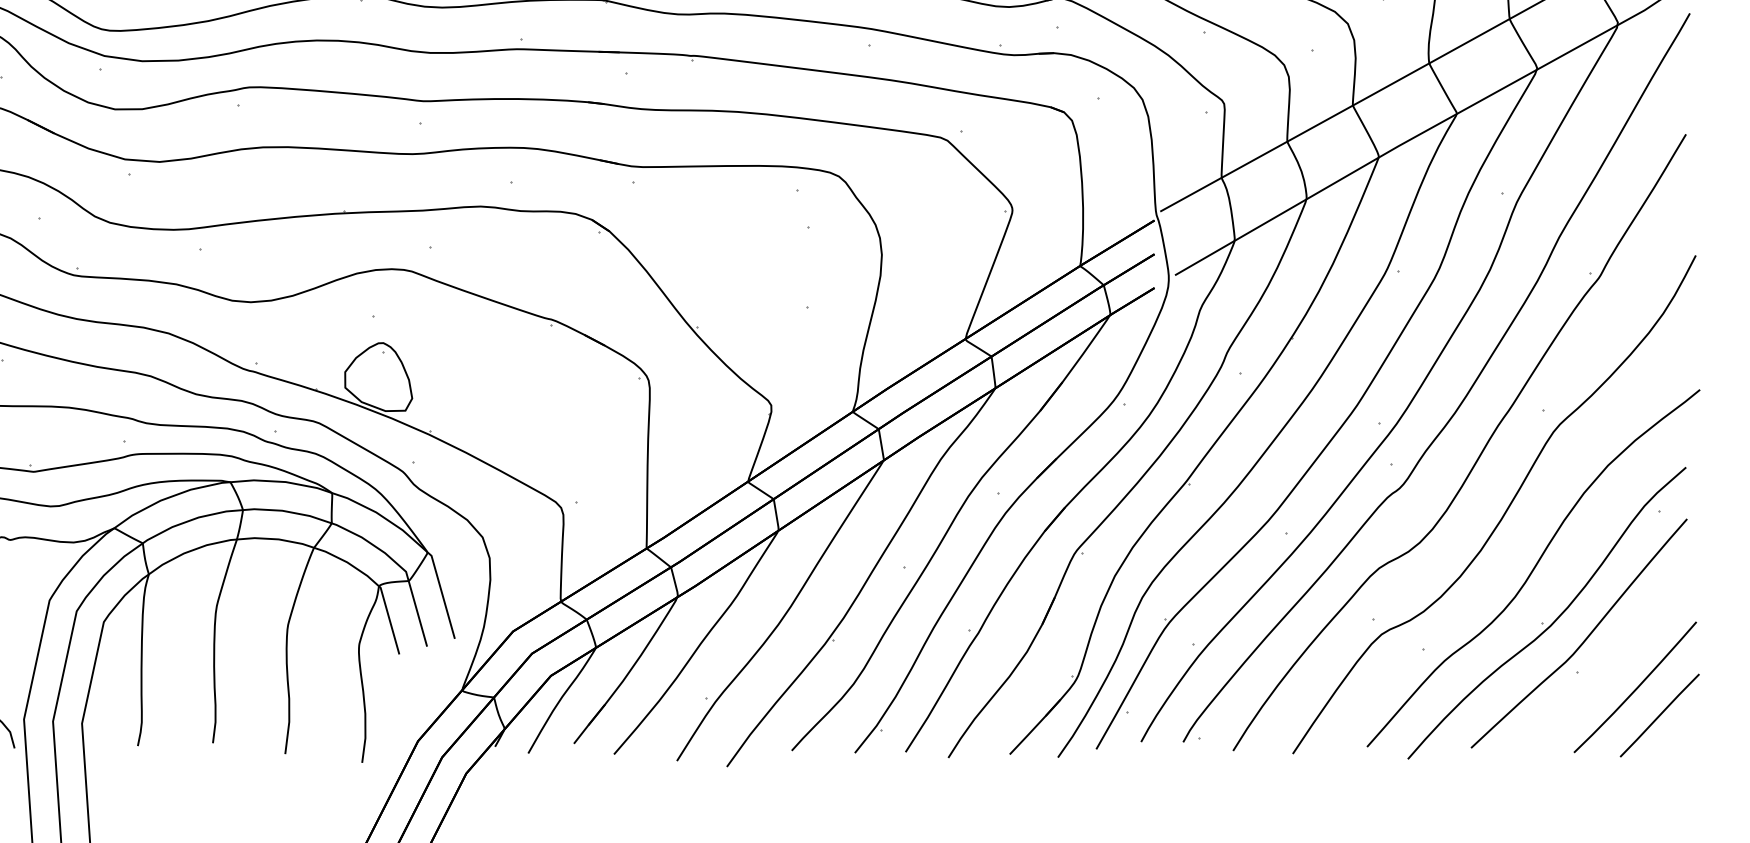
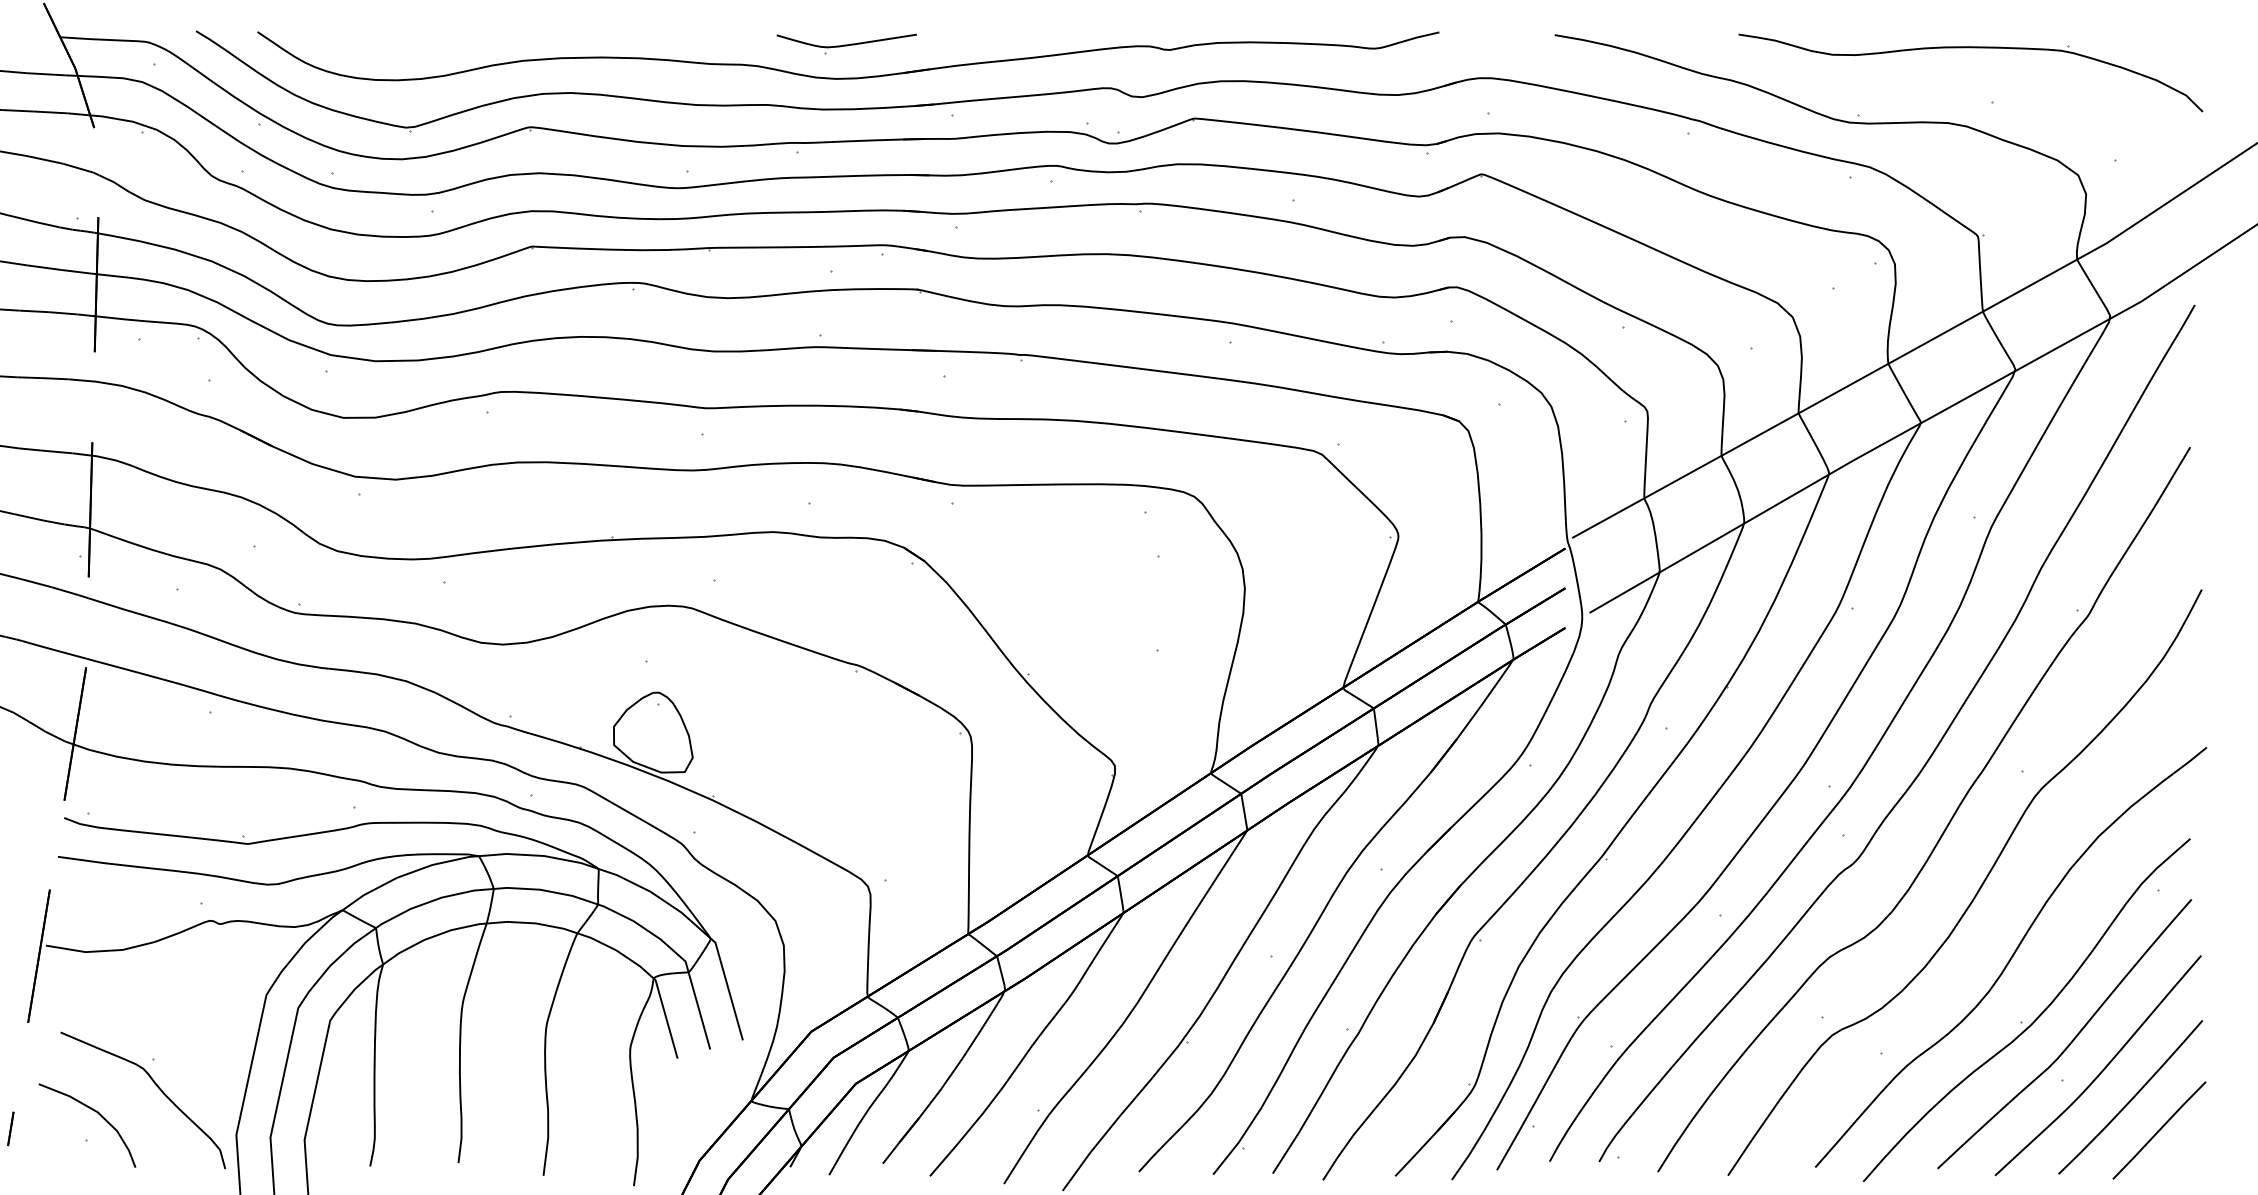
curve: (1611, 663) -> (2102, 1069), added

